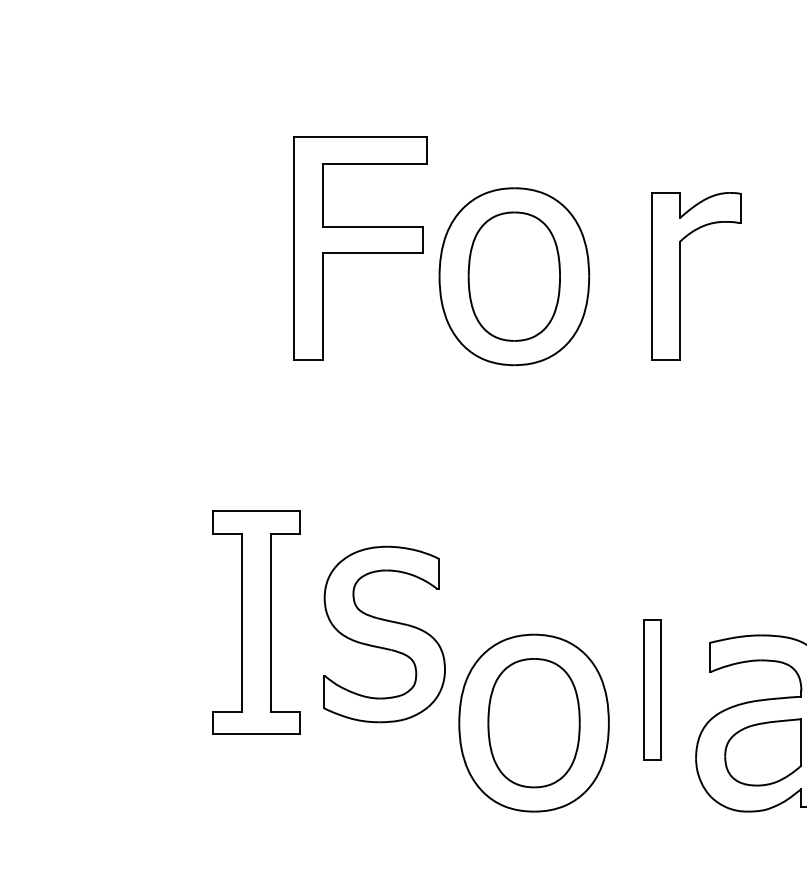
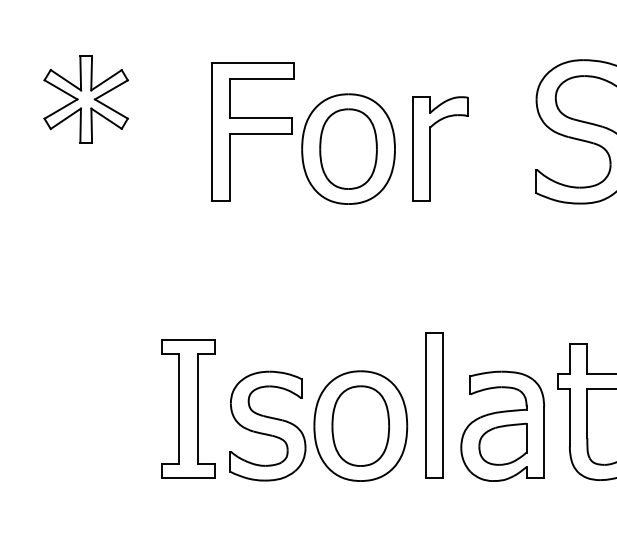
part: (90, 196) -> (85, 99), added
part: (680, 275) -> (430, 148), moved
part: (256, 622) -> (188, 408), moved
part: (383, 633) -> (267, 425), moved
part: (652, 689) -> (434, 405), size x1.67

